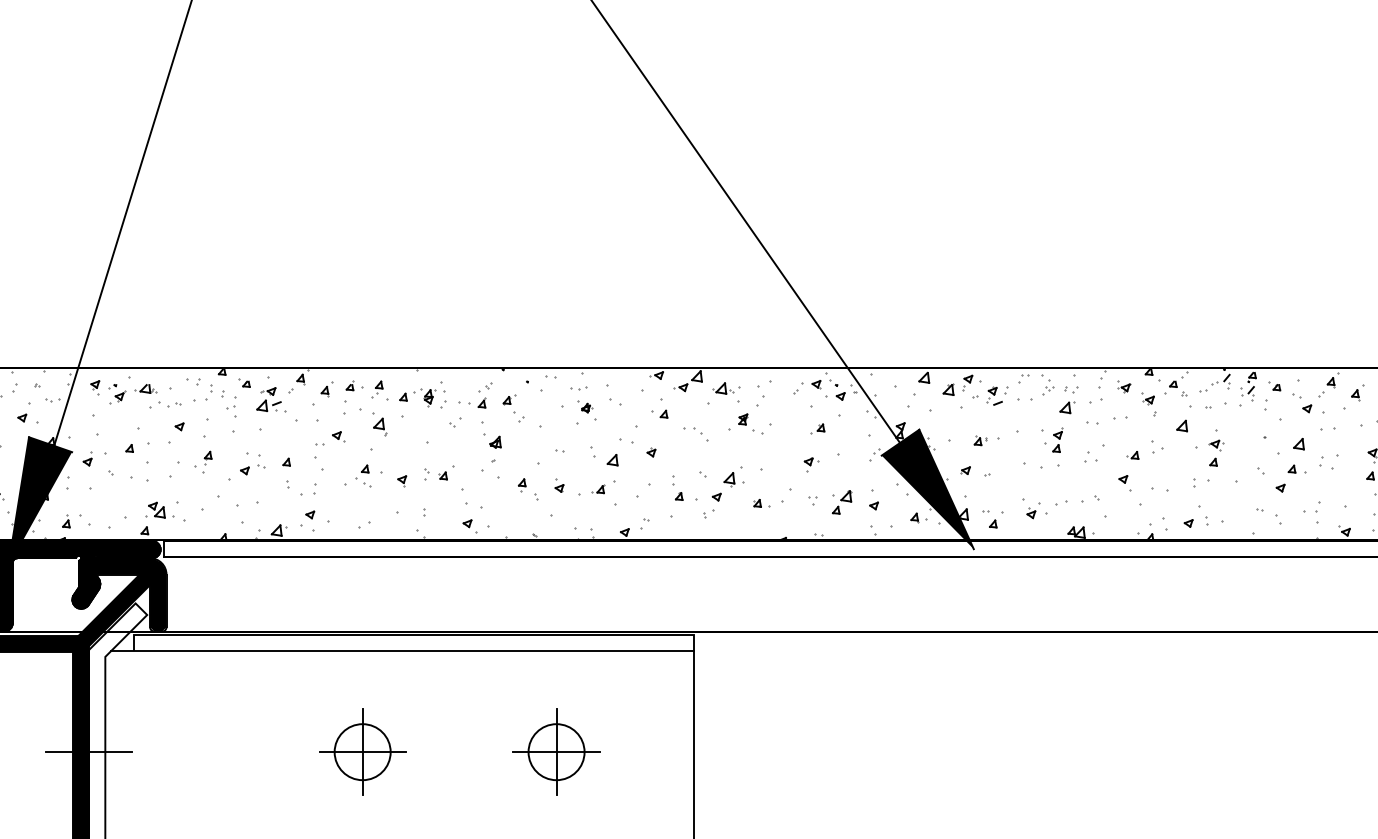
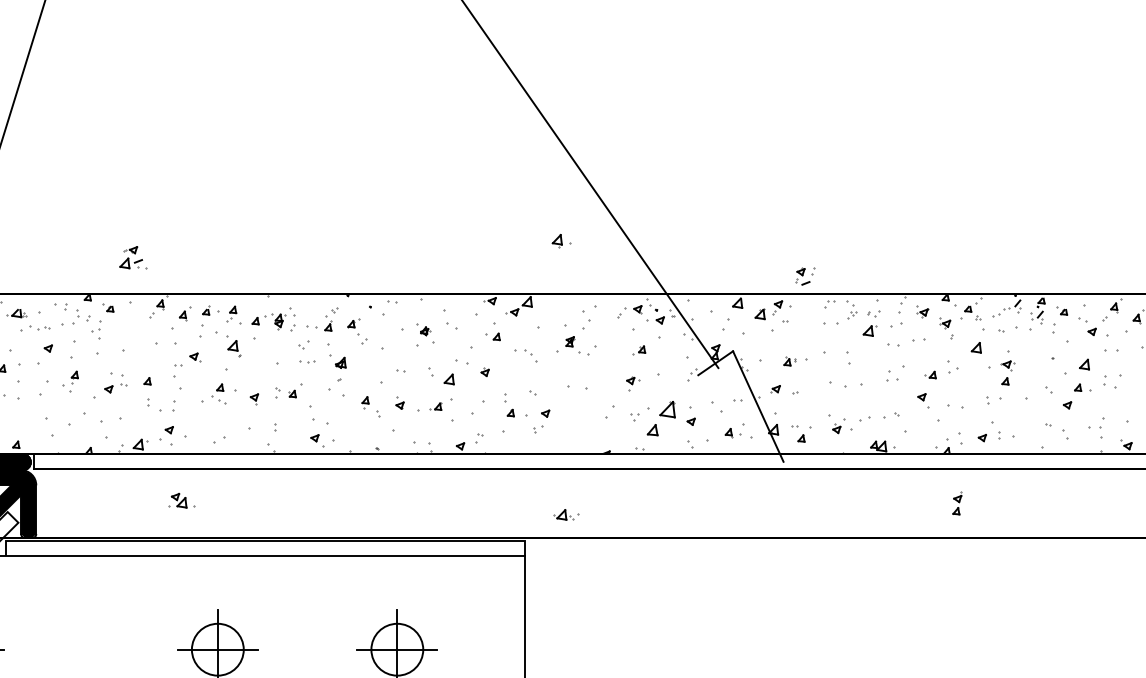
part: (578, 388) -> (307, 362), moved
part: (726, 388) -> (566, 514), moved
part: (997, 395) -> (805, 276), moved
part: (271, 399) -> (133, 257), moved
part: (1057, 439) -> (957, 502), moved
part: (733, 479) -> (561, 240), moved
fill: (927, 489) -> (740, 406), removed
part: (842, 502) -> (661, 418), size x1.6
part: (761, 503) -> (587, 419), removed
part: (159, 509) -> (181, 500), moved

